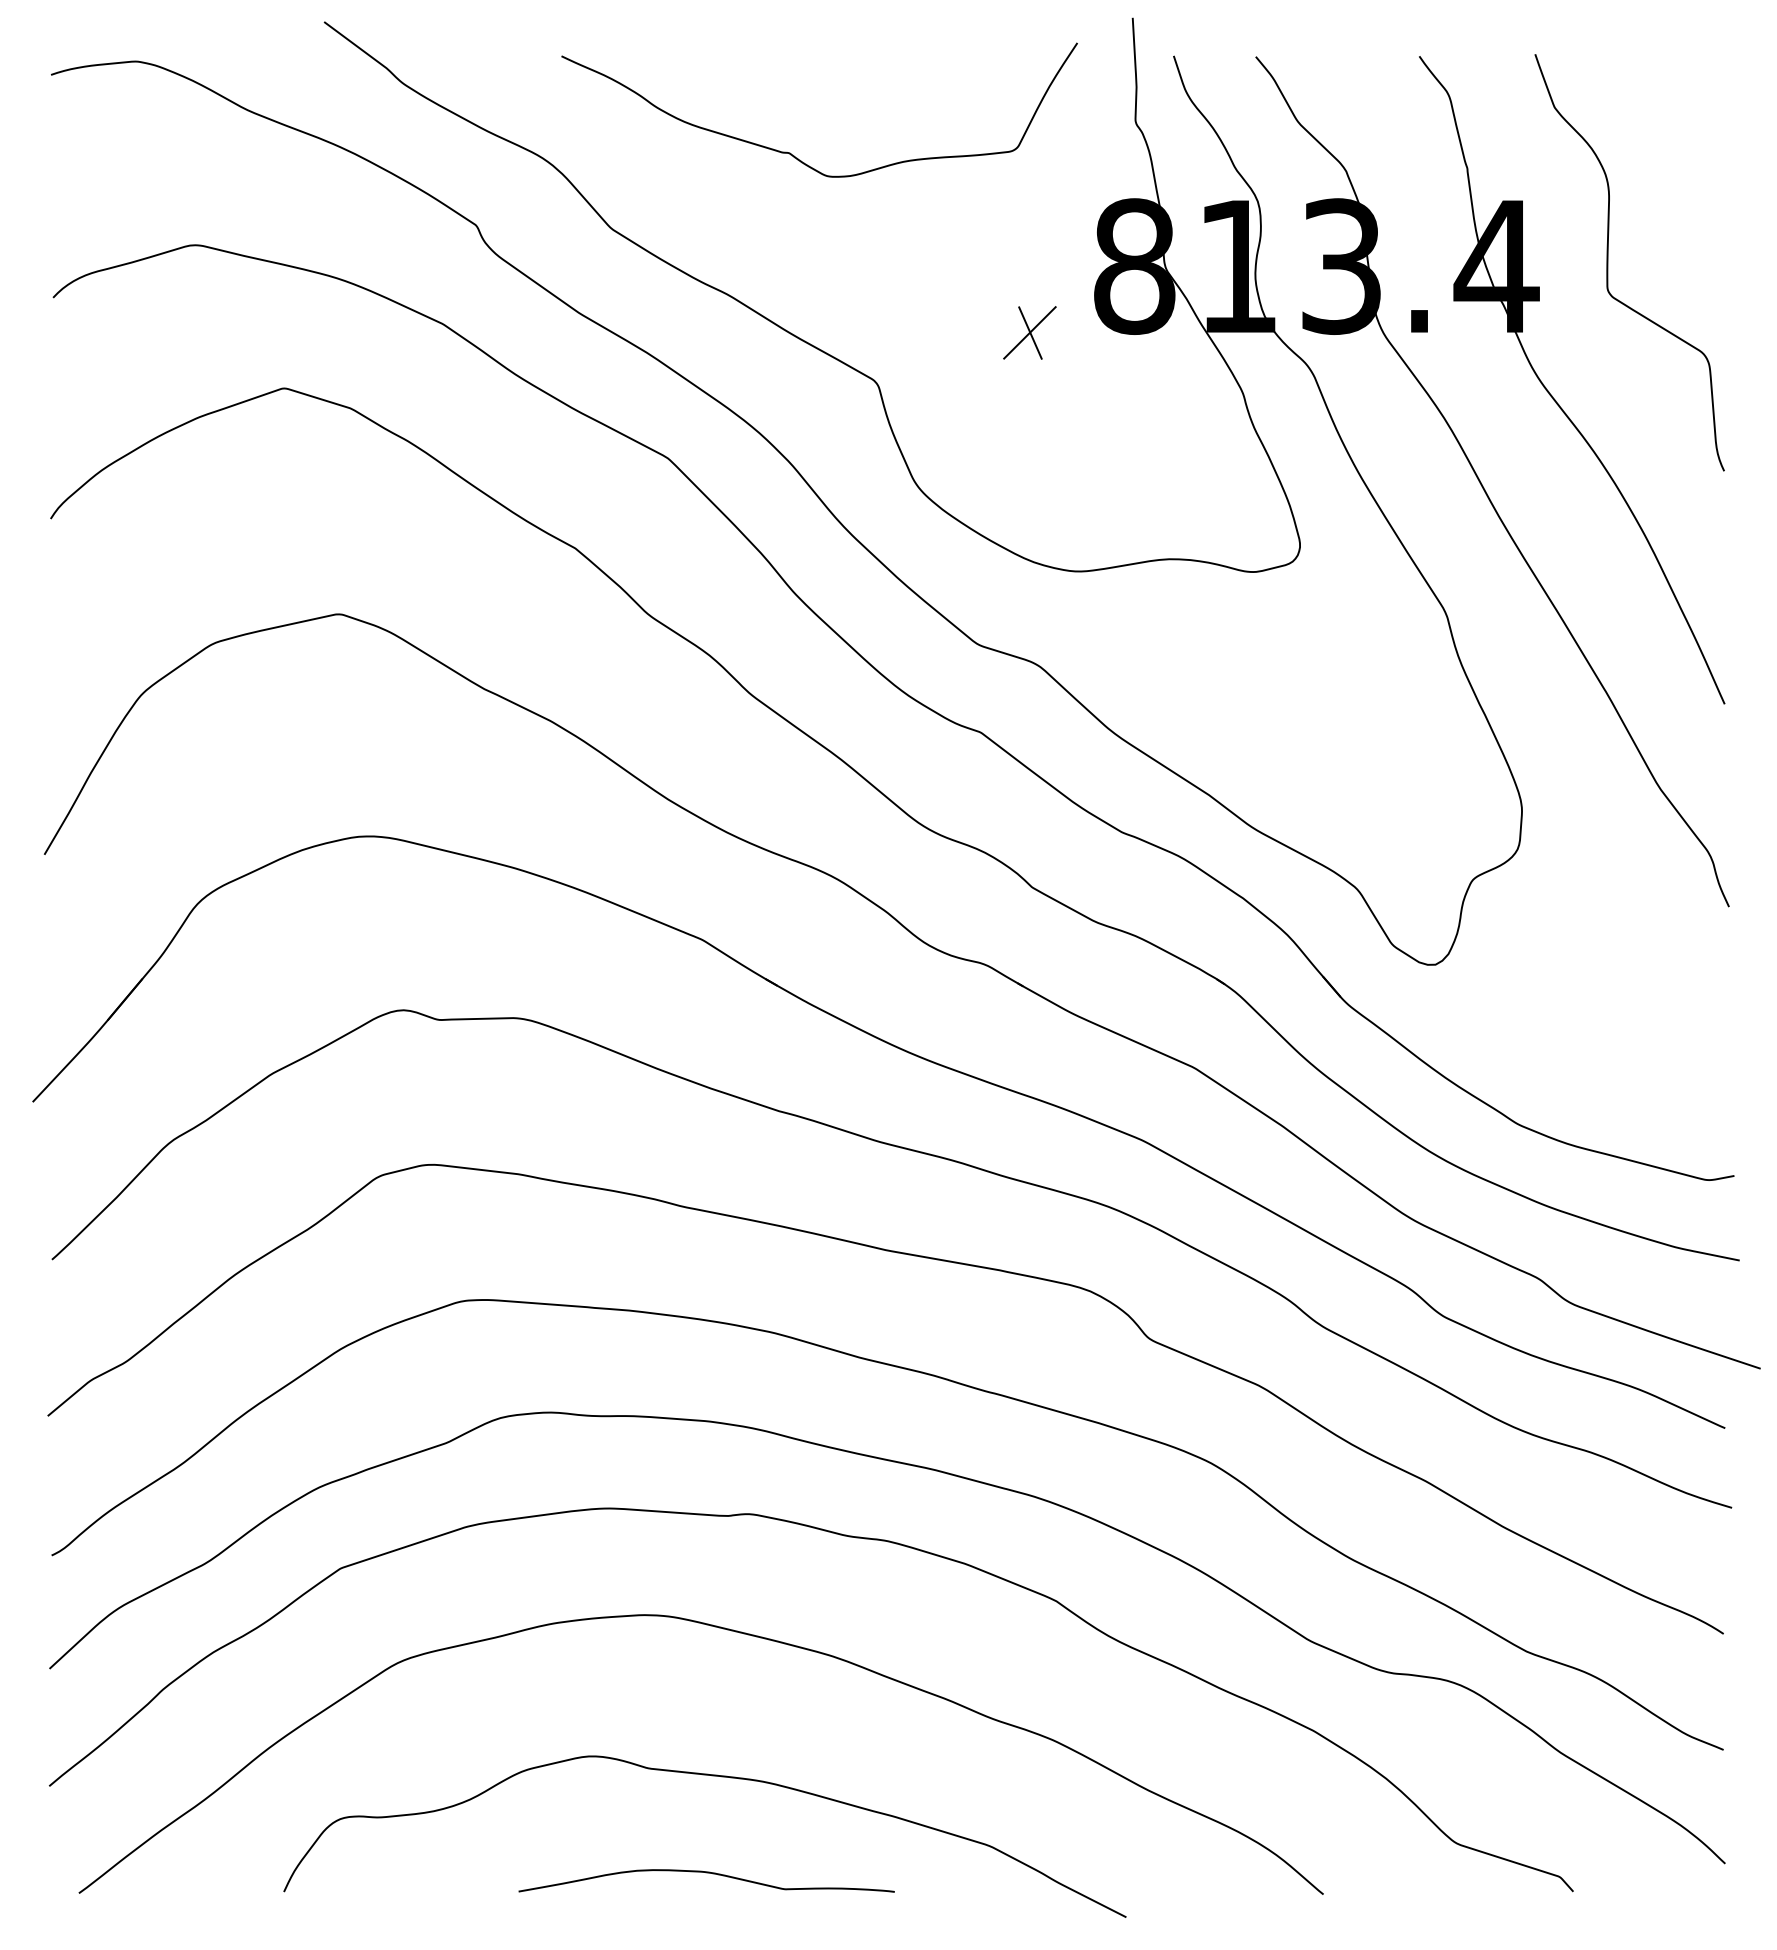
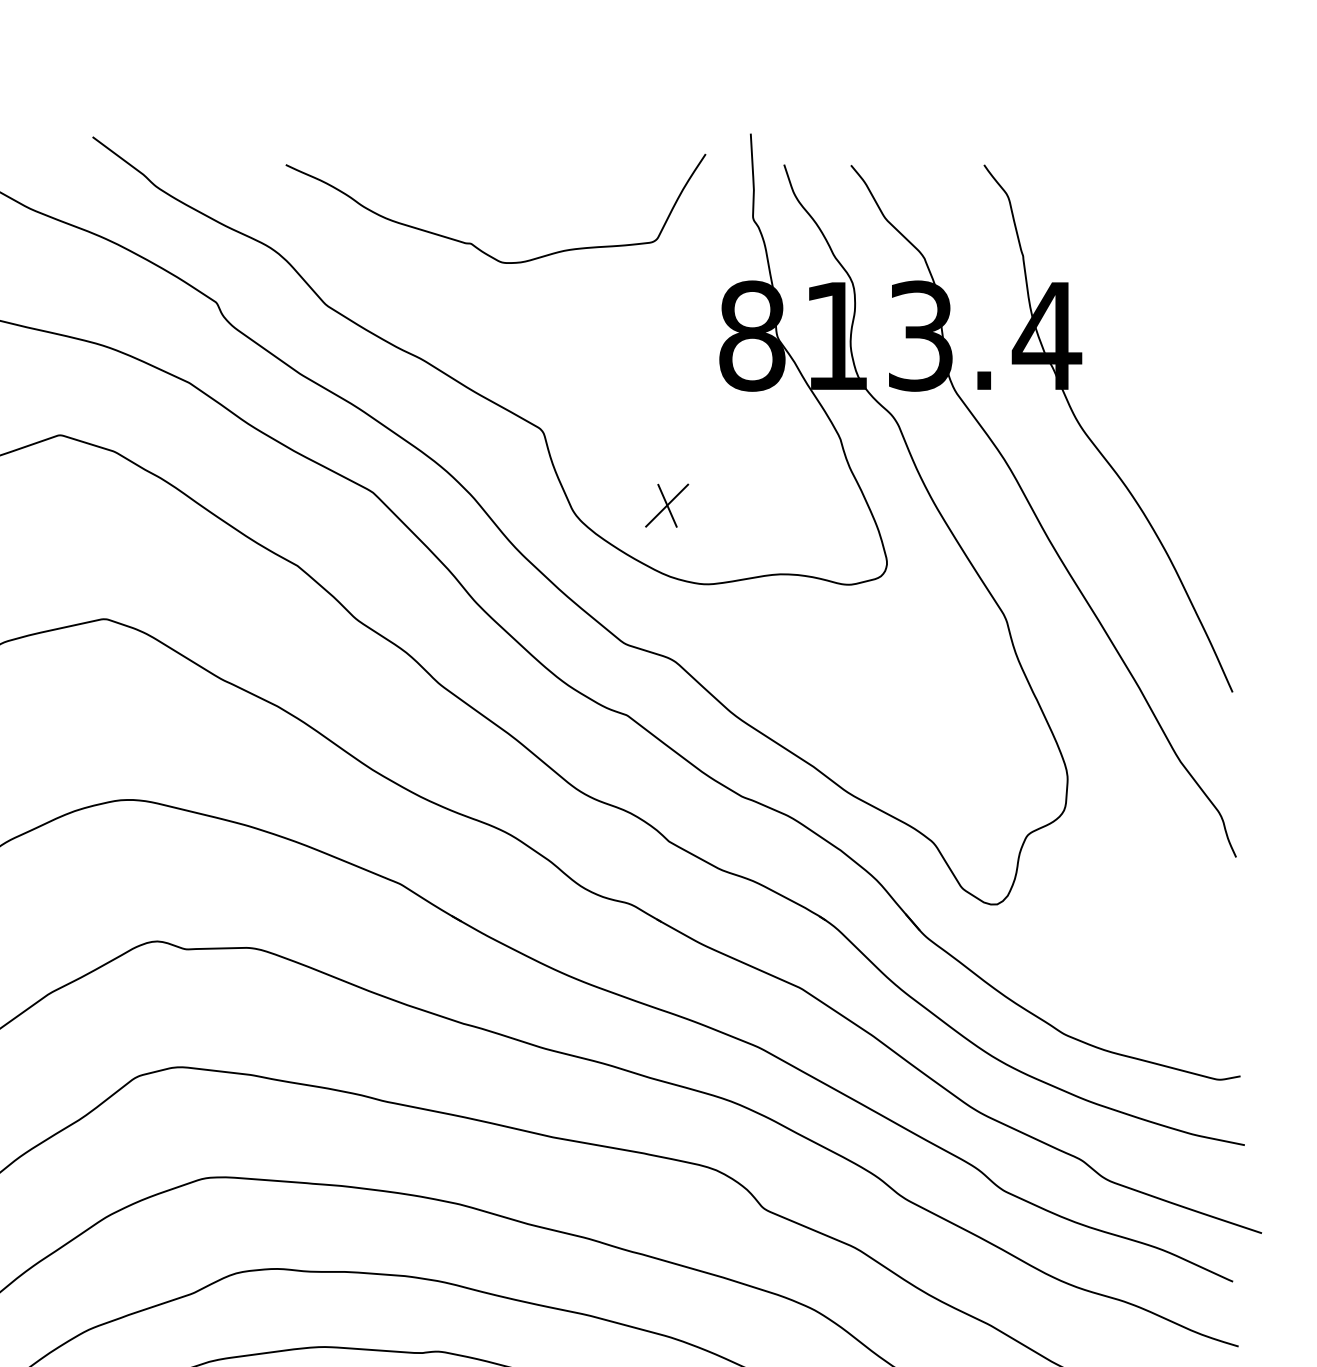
curve: (1608, 262) -> (1138, 332), removed
part: (1029, 332) -> (666, 505), moved

